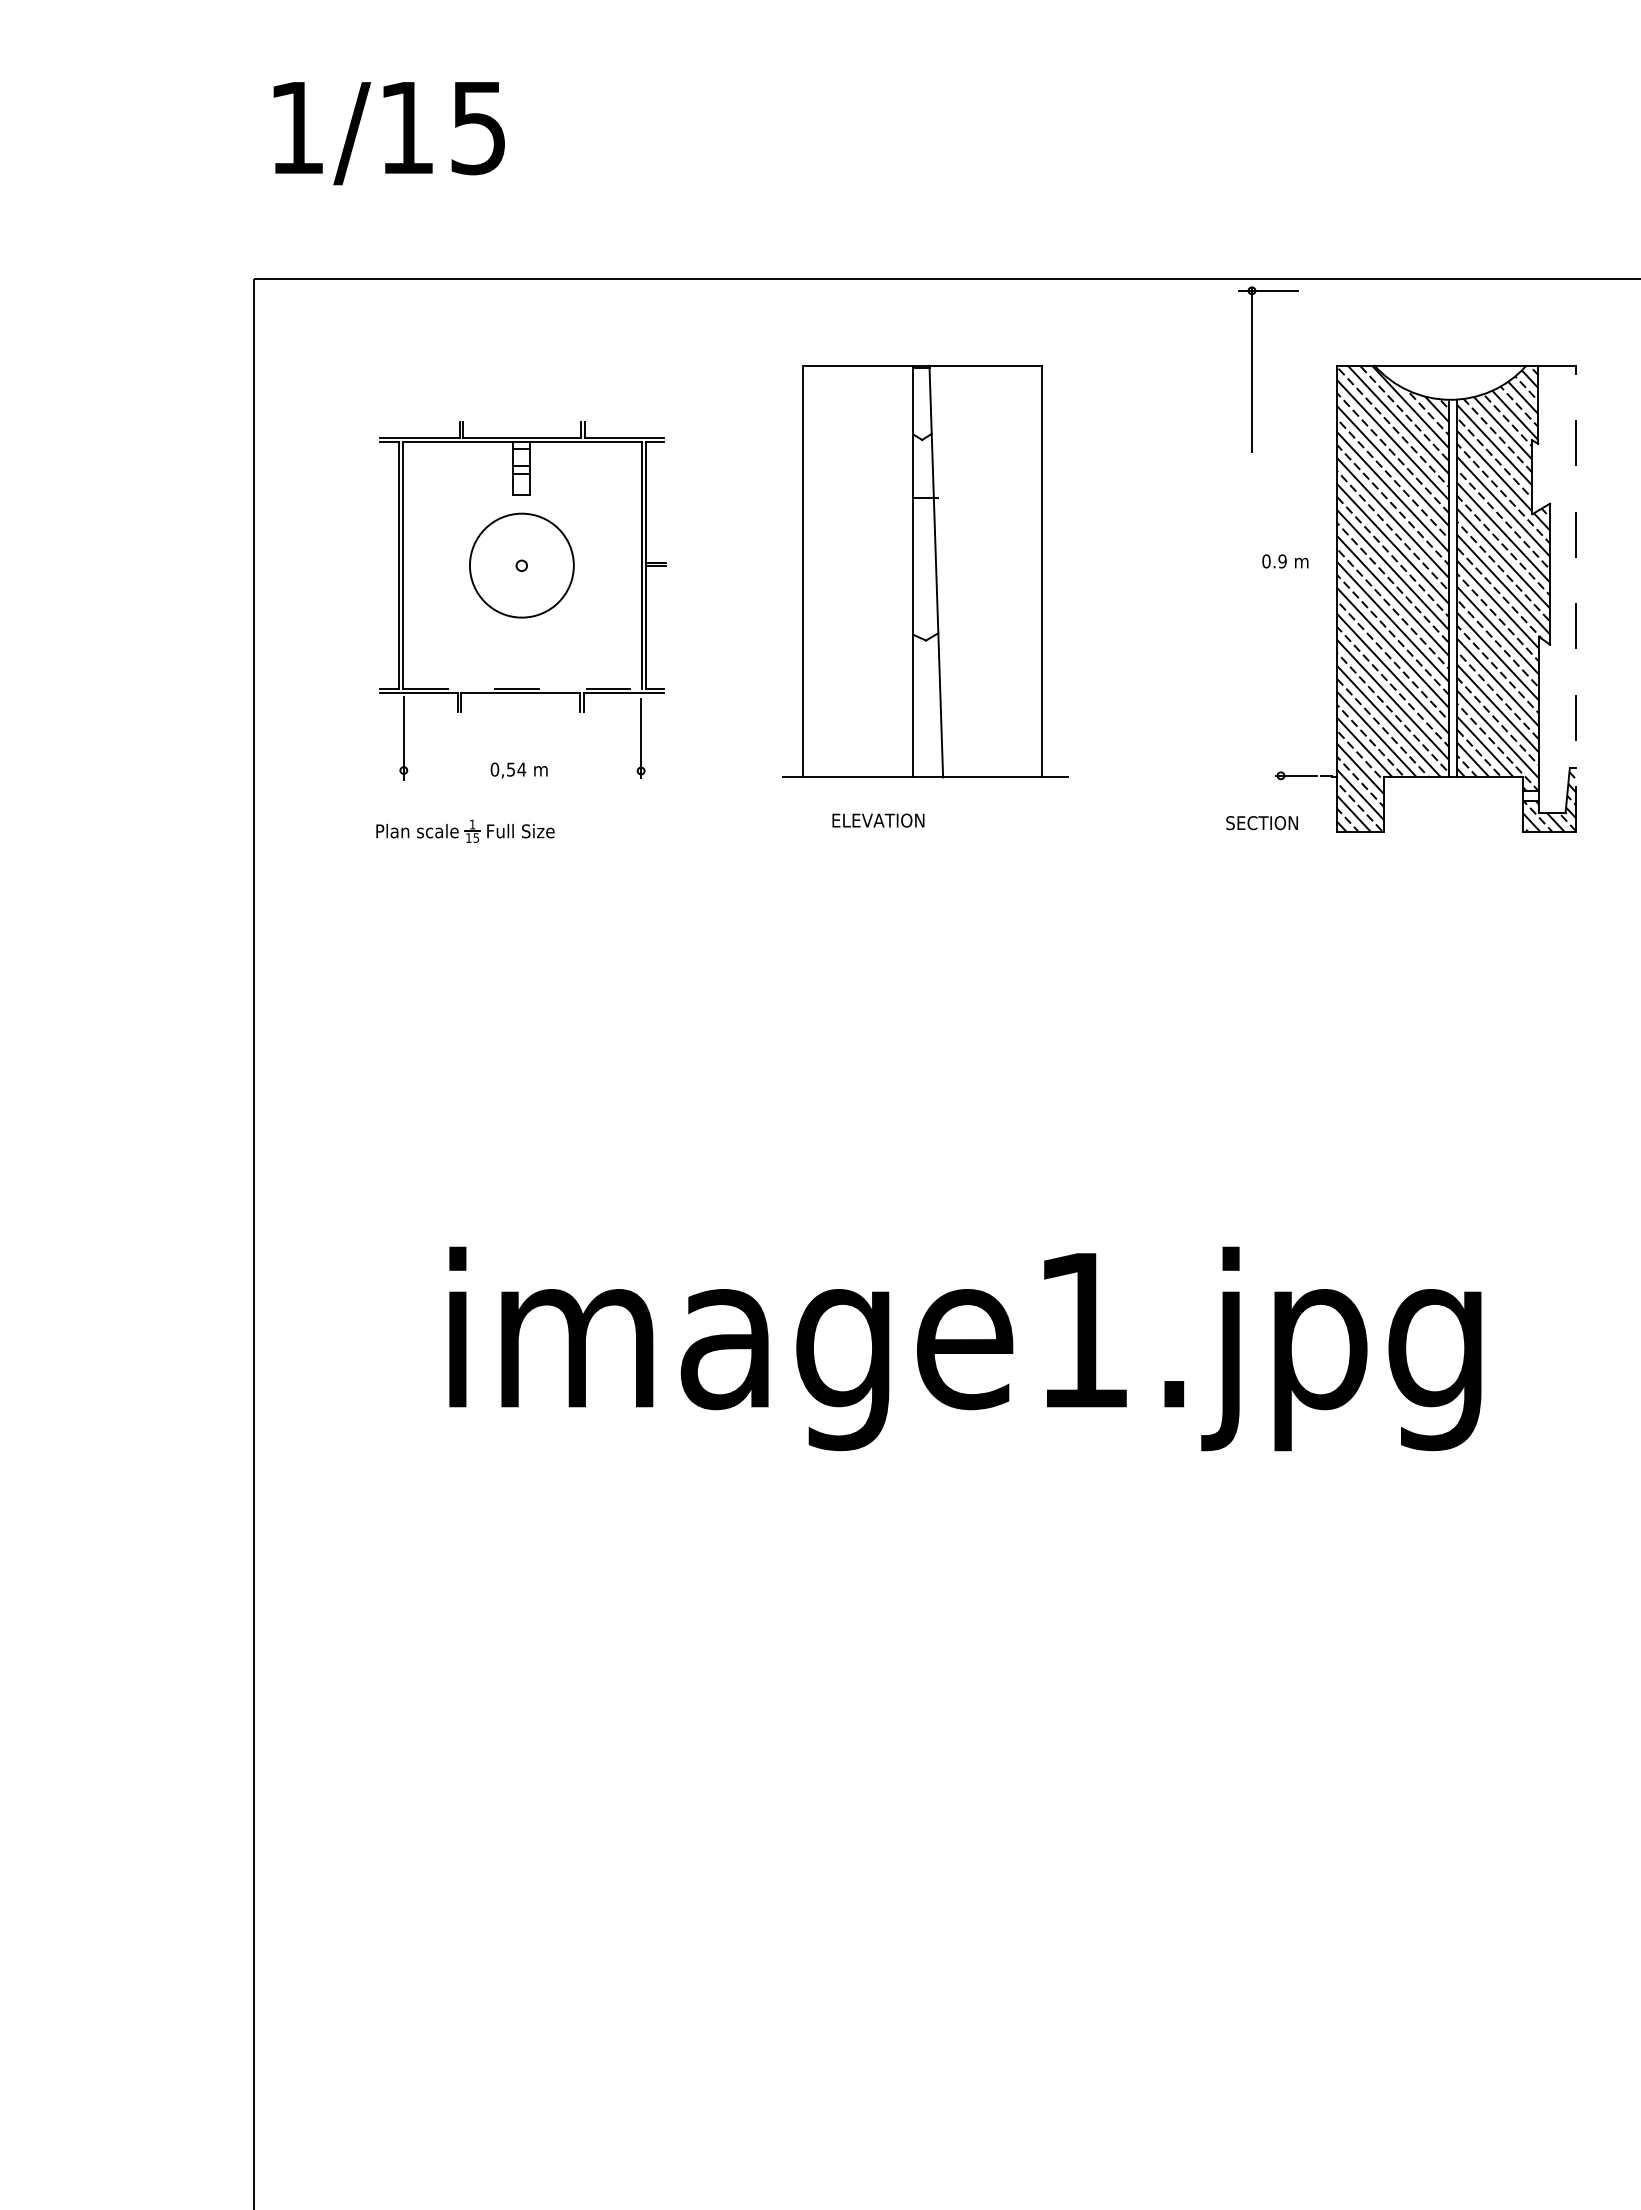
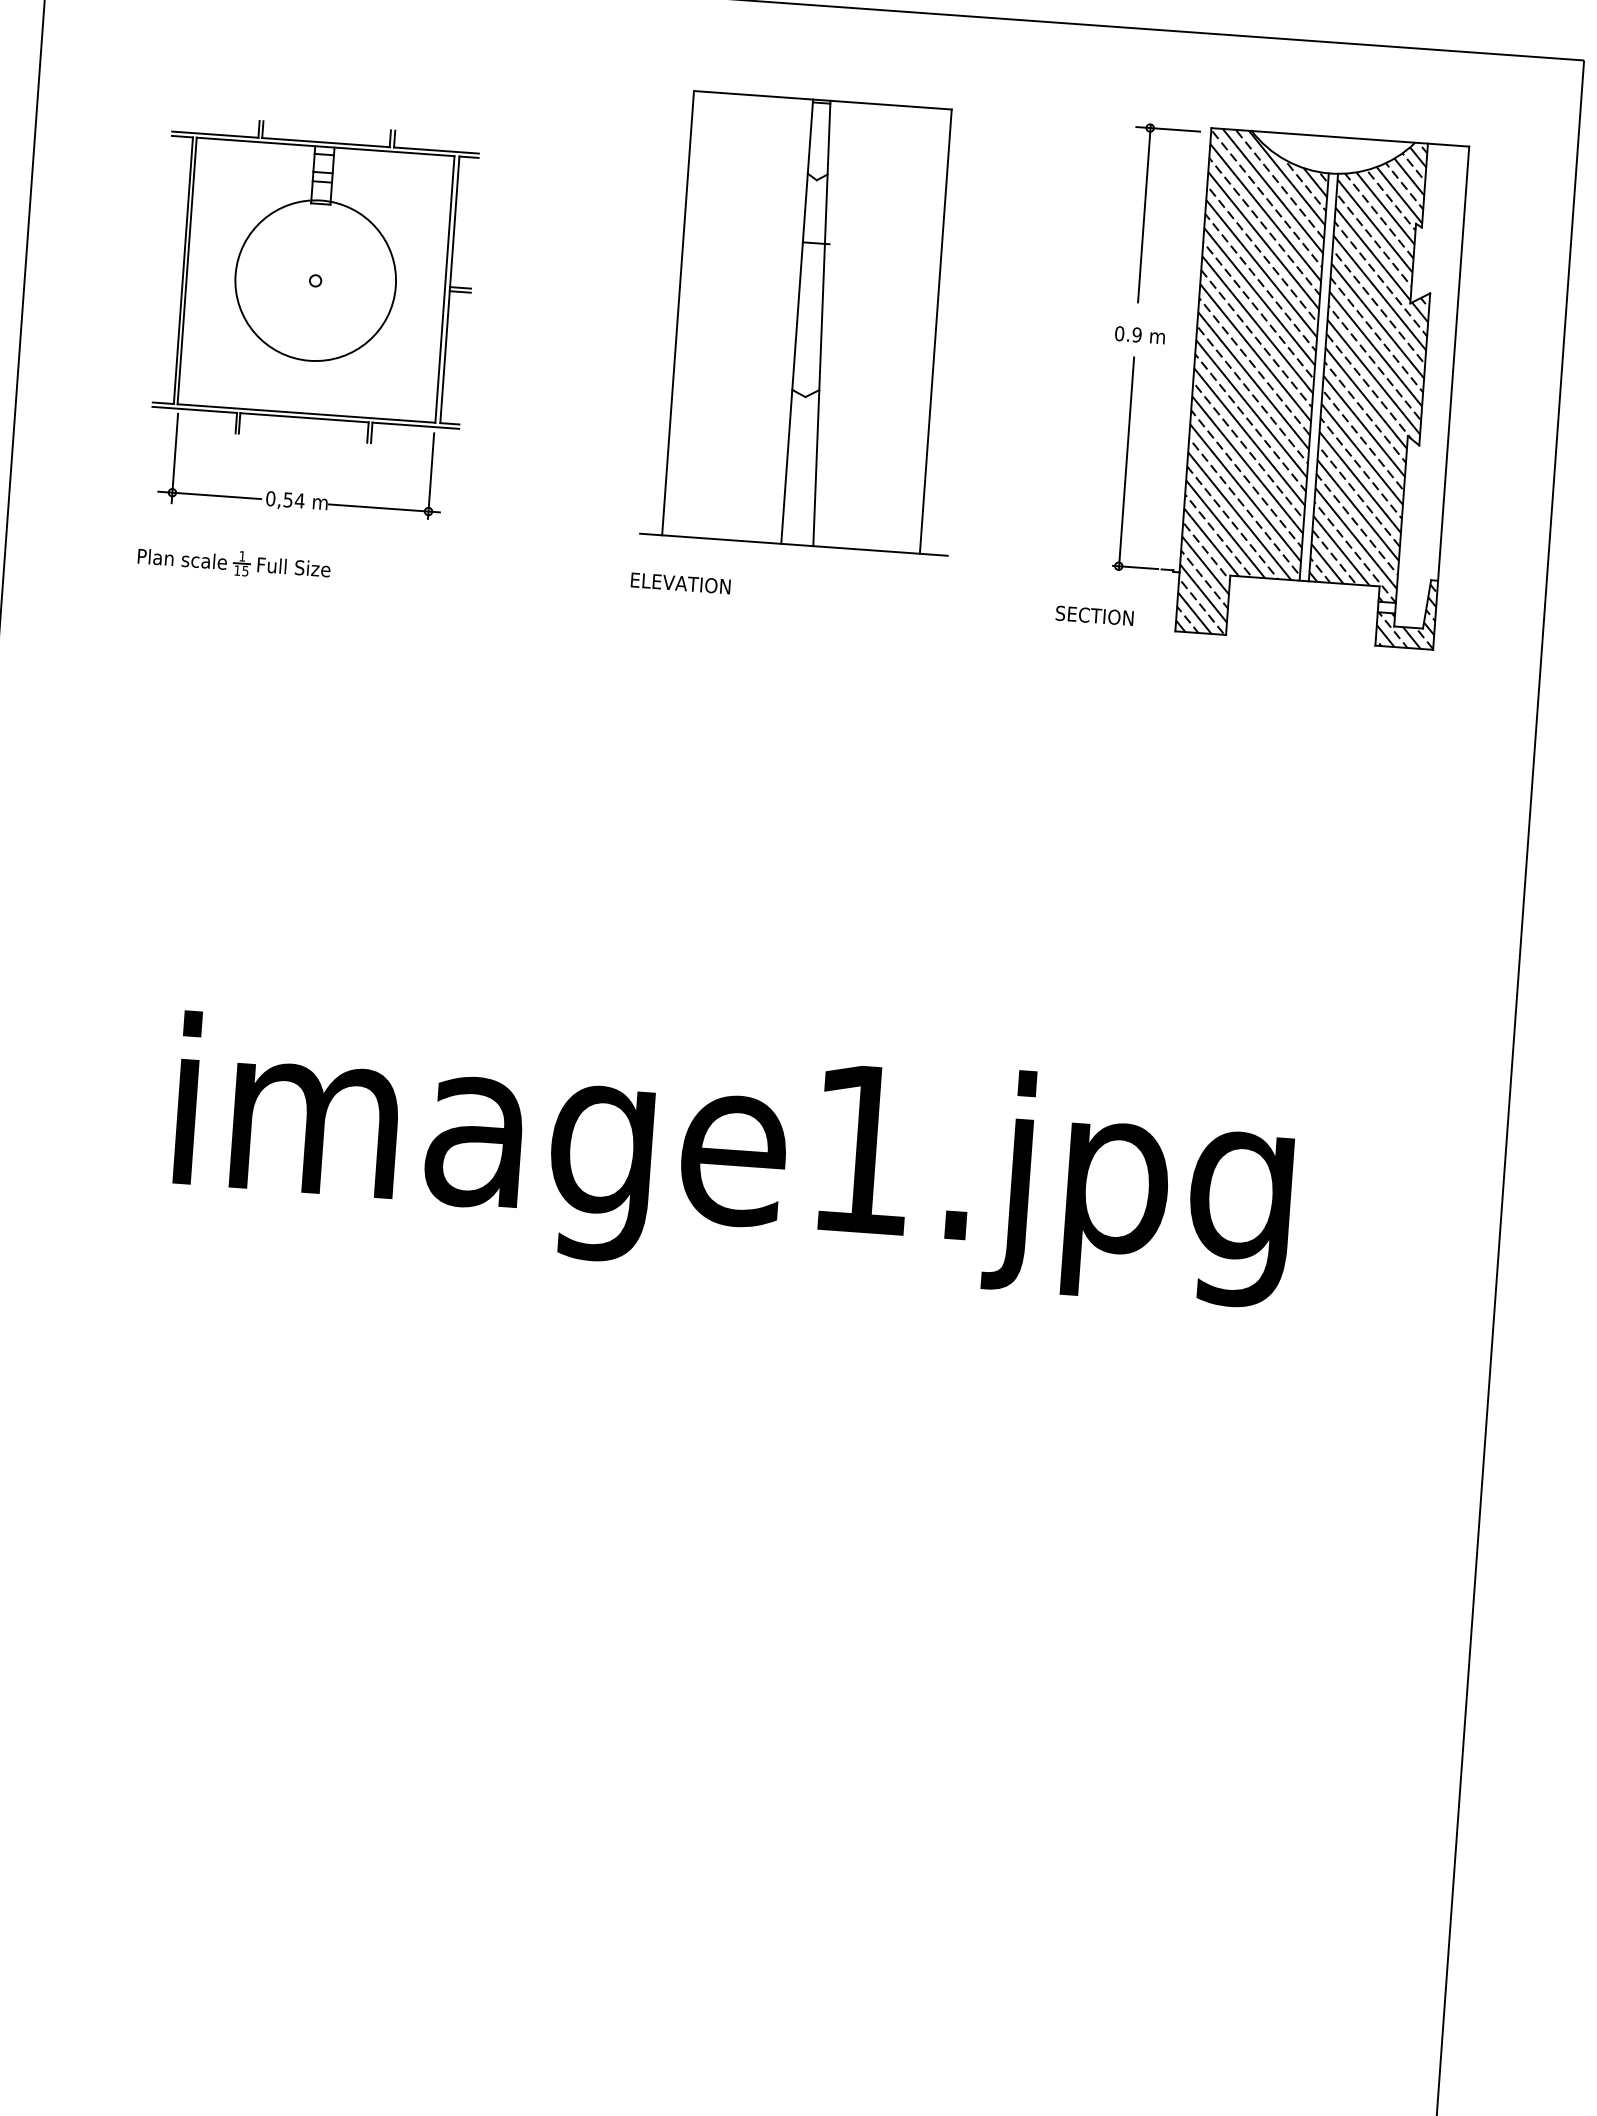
part: (1252, 369) -> (1144, 213), moved
circle: (521, 565) -> (315, 280), size x1.43
part: (925, 571) -> (810, 322), moved
line: (1576, 598) -> (1451, 397), dashed -> solid
line: (1281, 680) -> (1126, 463), added
line: (522, 688) -> (306, 413), dashed -> solid
line: (438, 770) -> (209, 495), added
line: (599, 771) -> (383, 508), added

